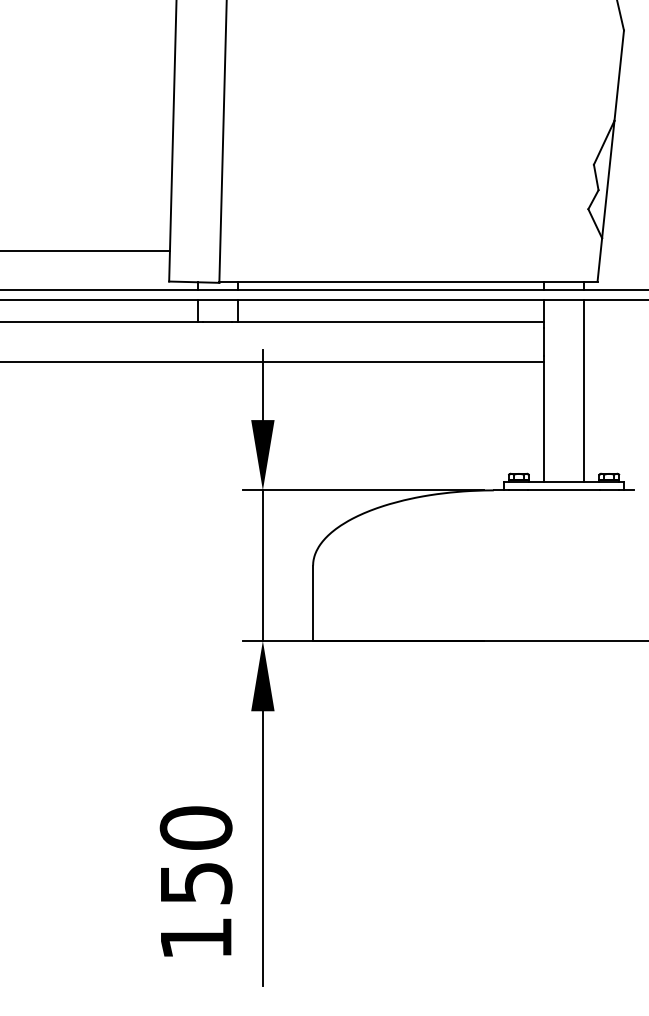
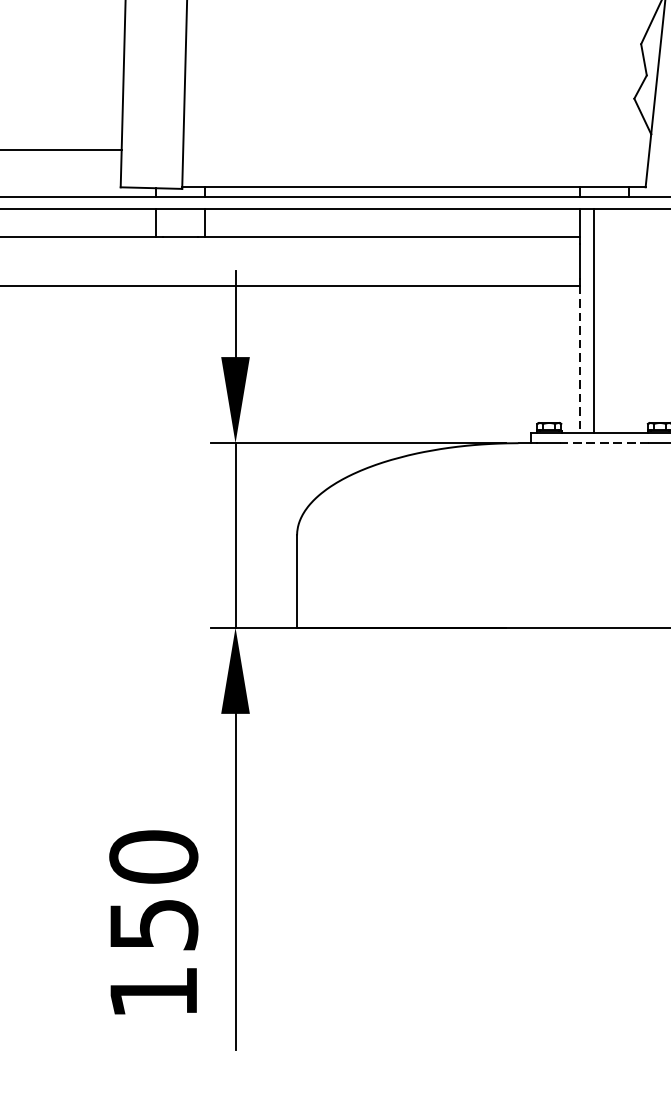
line: (584, 390) -> (594, 320), moved
line: (544, 422) -> (580, 360), solid -> dashed
line: (563, 490) -> (603, 443), solid -> dashed

